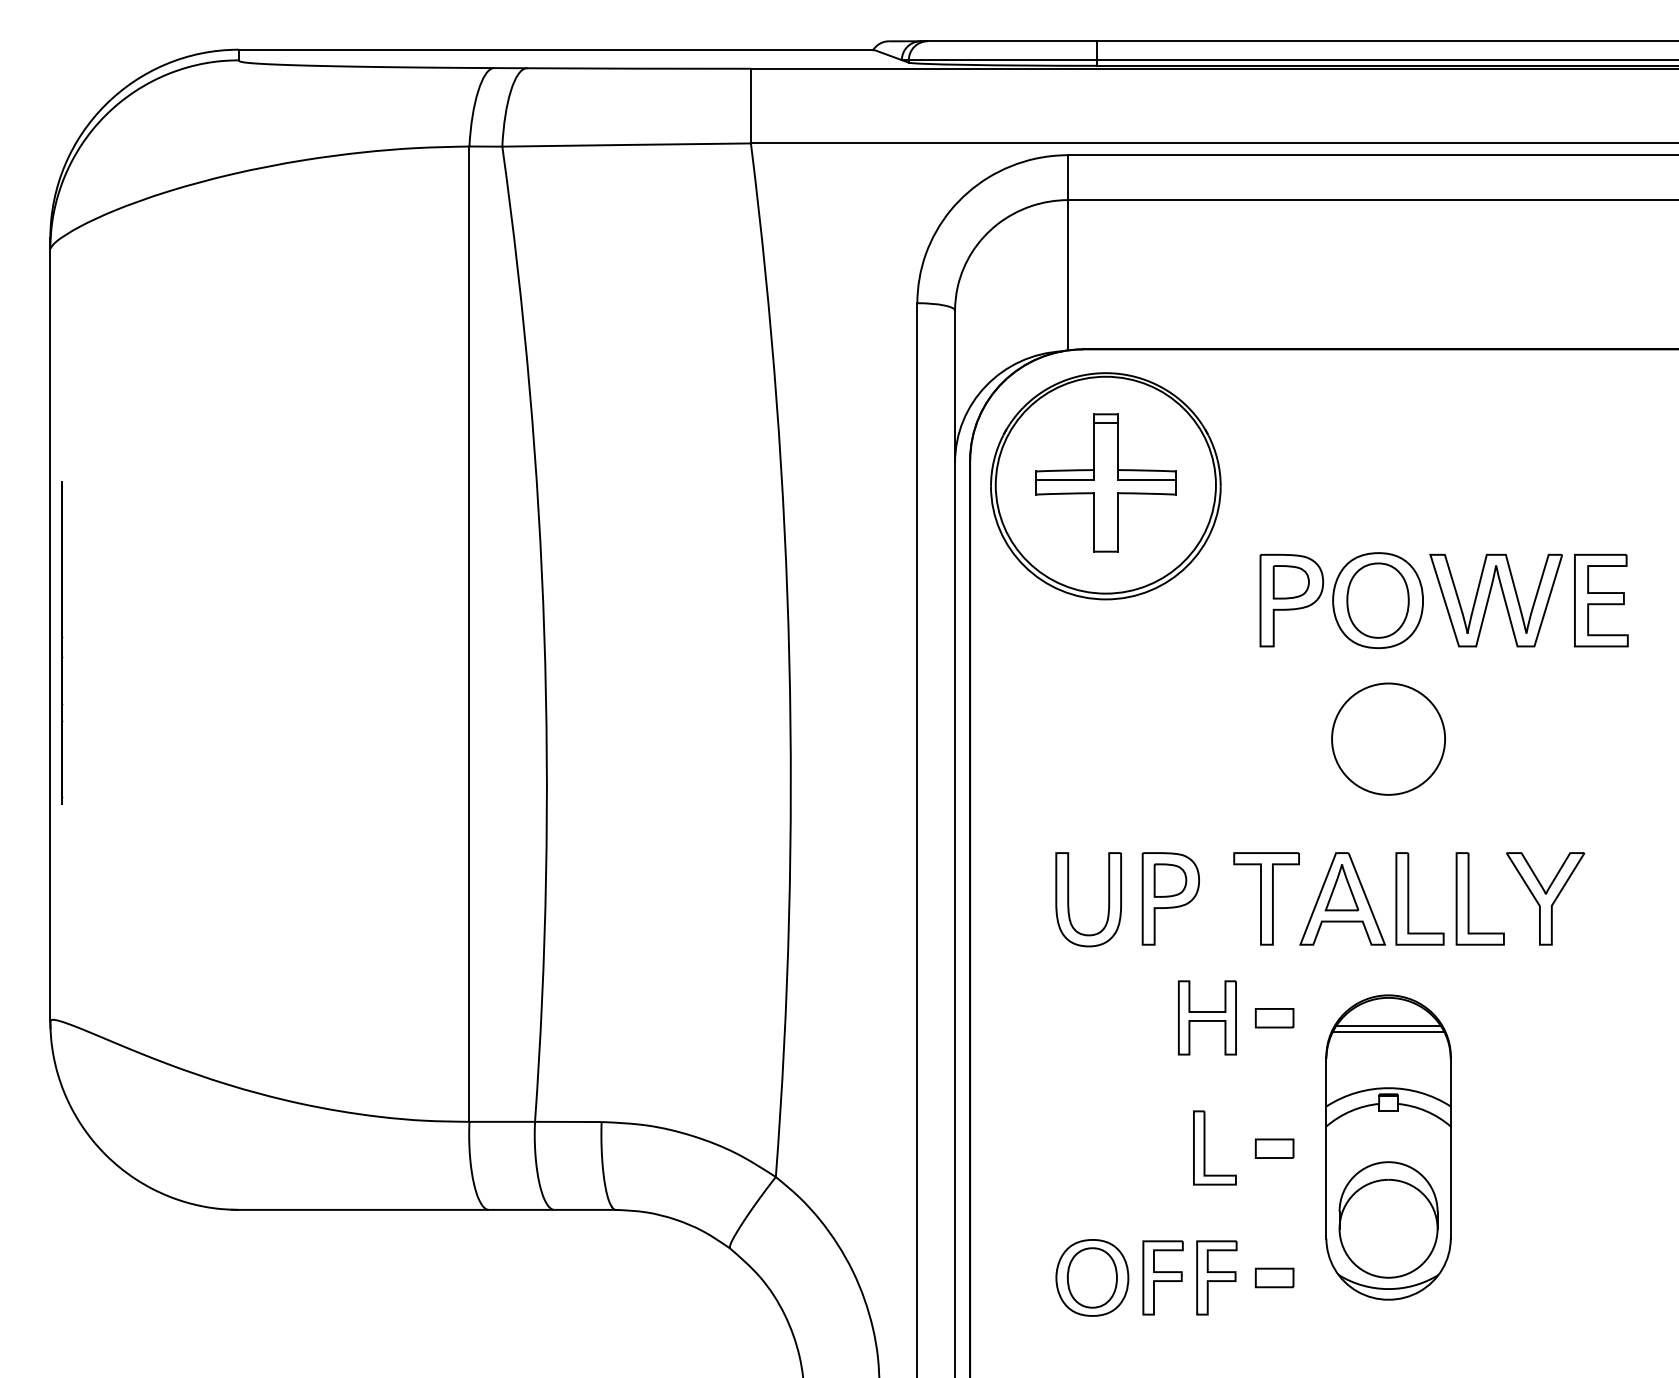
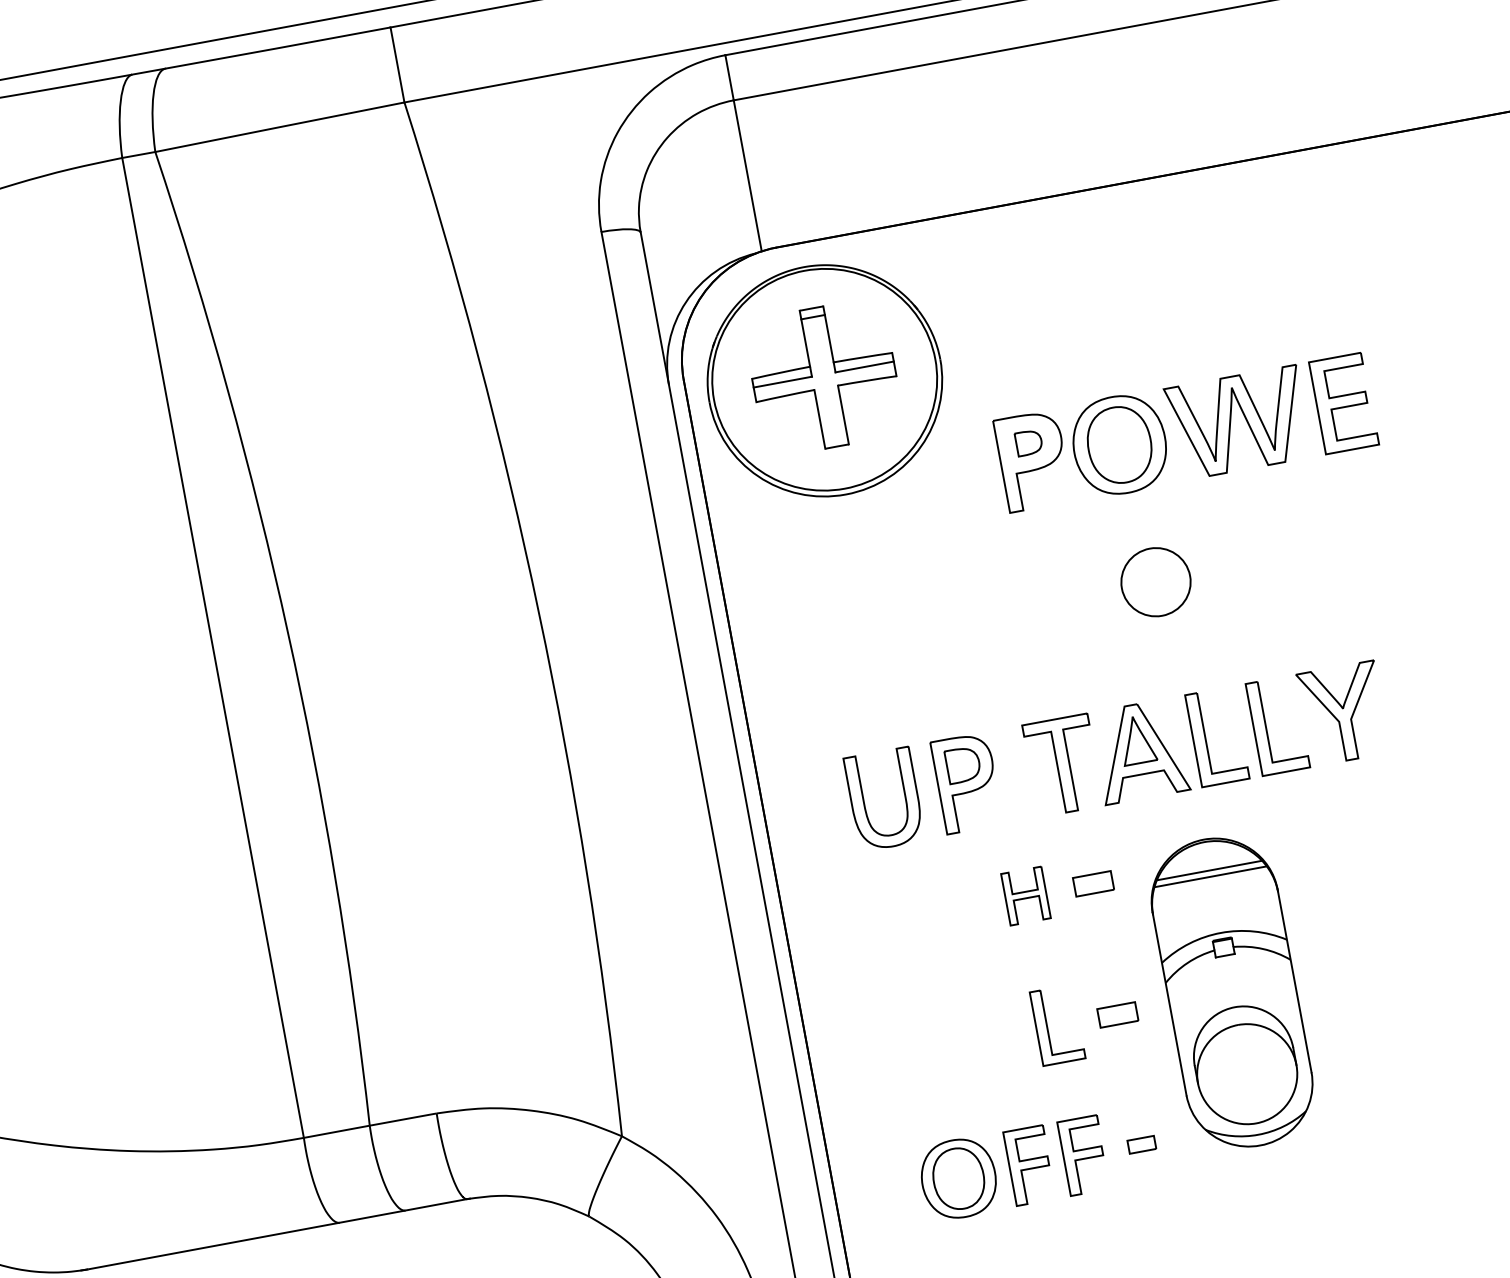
part: (1290, 582) -> (1028, 443), size x0.7
part: (1388, 738) -> (1155, 581), size x0.6
part: (1207, 1017) -> (1025, 895), size x0.7
part: (1274, 1277) -> (1141, 1144), size x0.7

